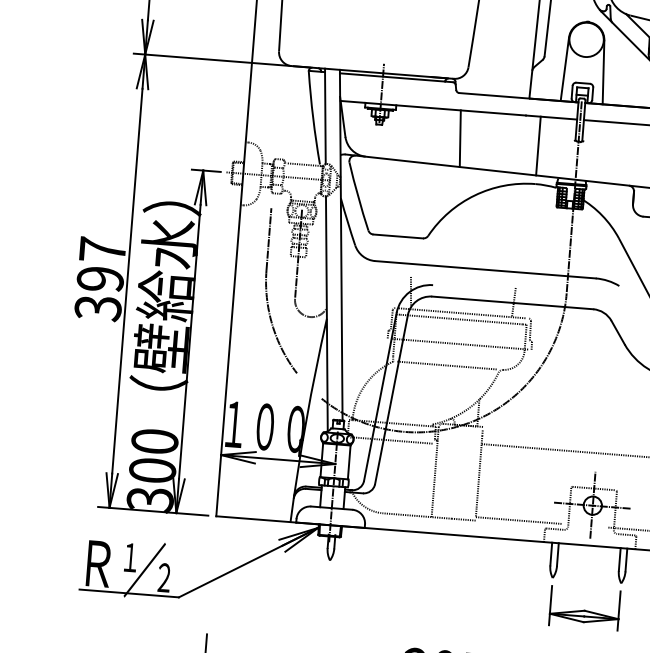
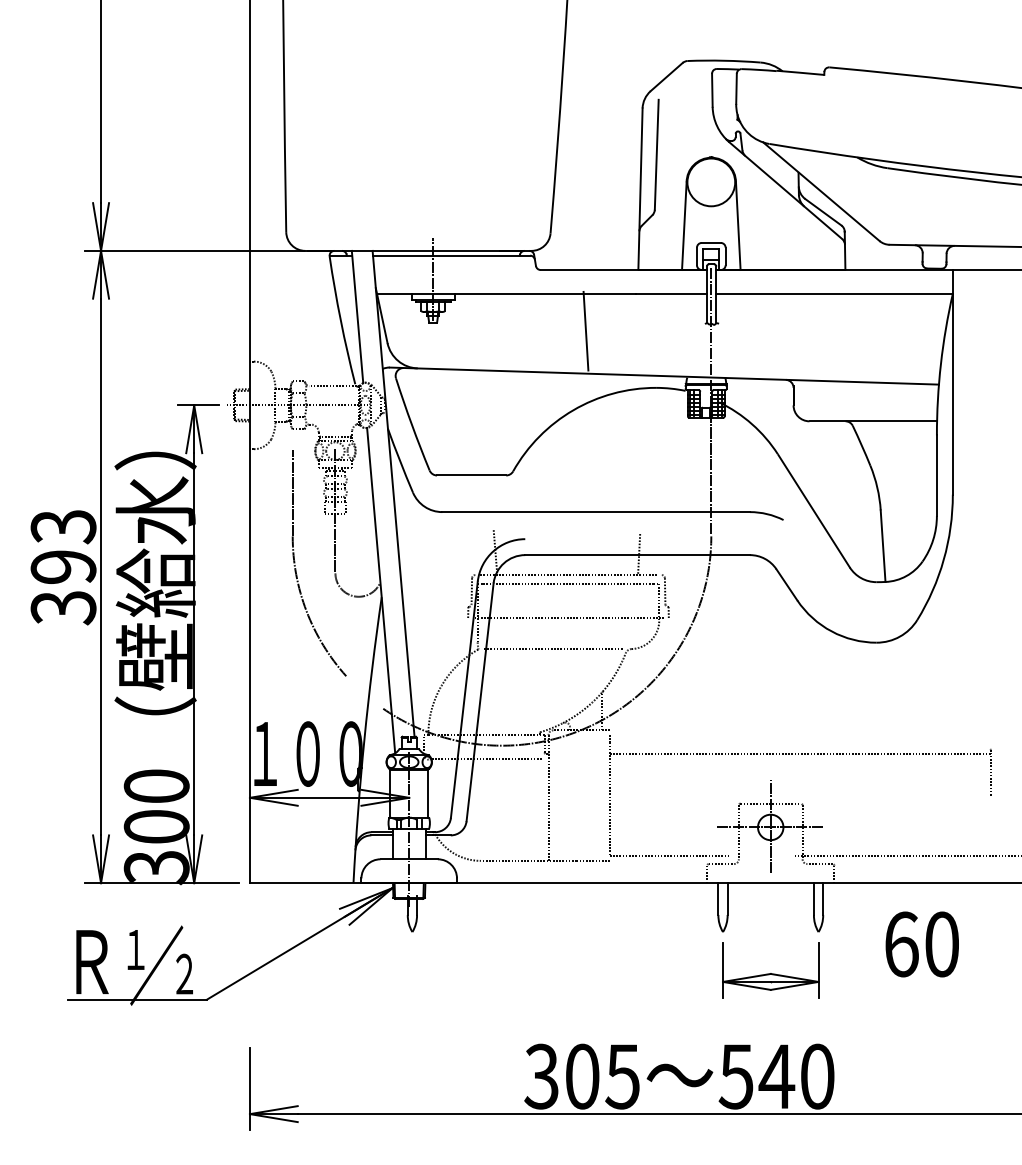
line: (459, 138) -> (585, 330), moved
line: (538, 145) -> (656, 334), removed
text: (102, 250) -> (63, 526), 397 -> 393

